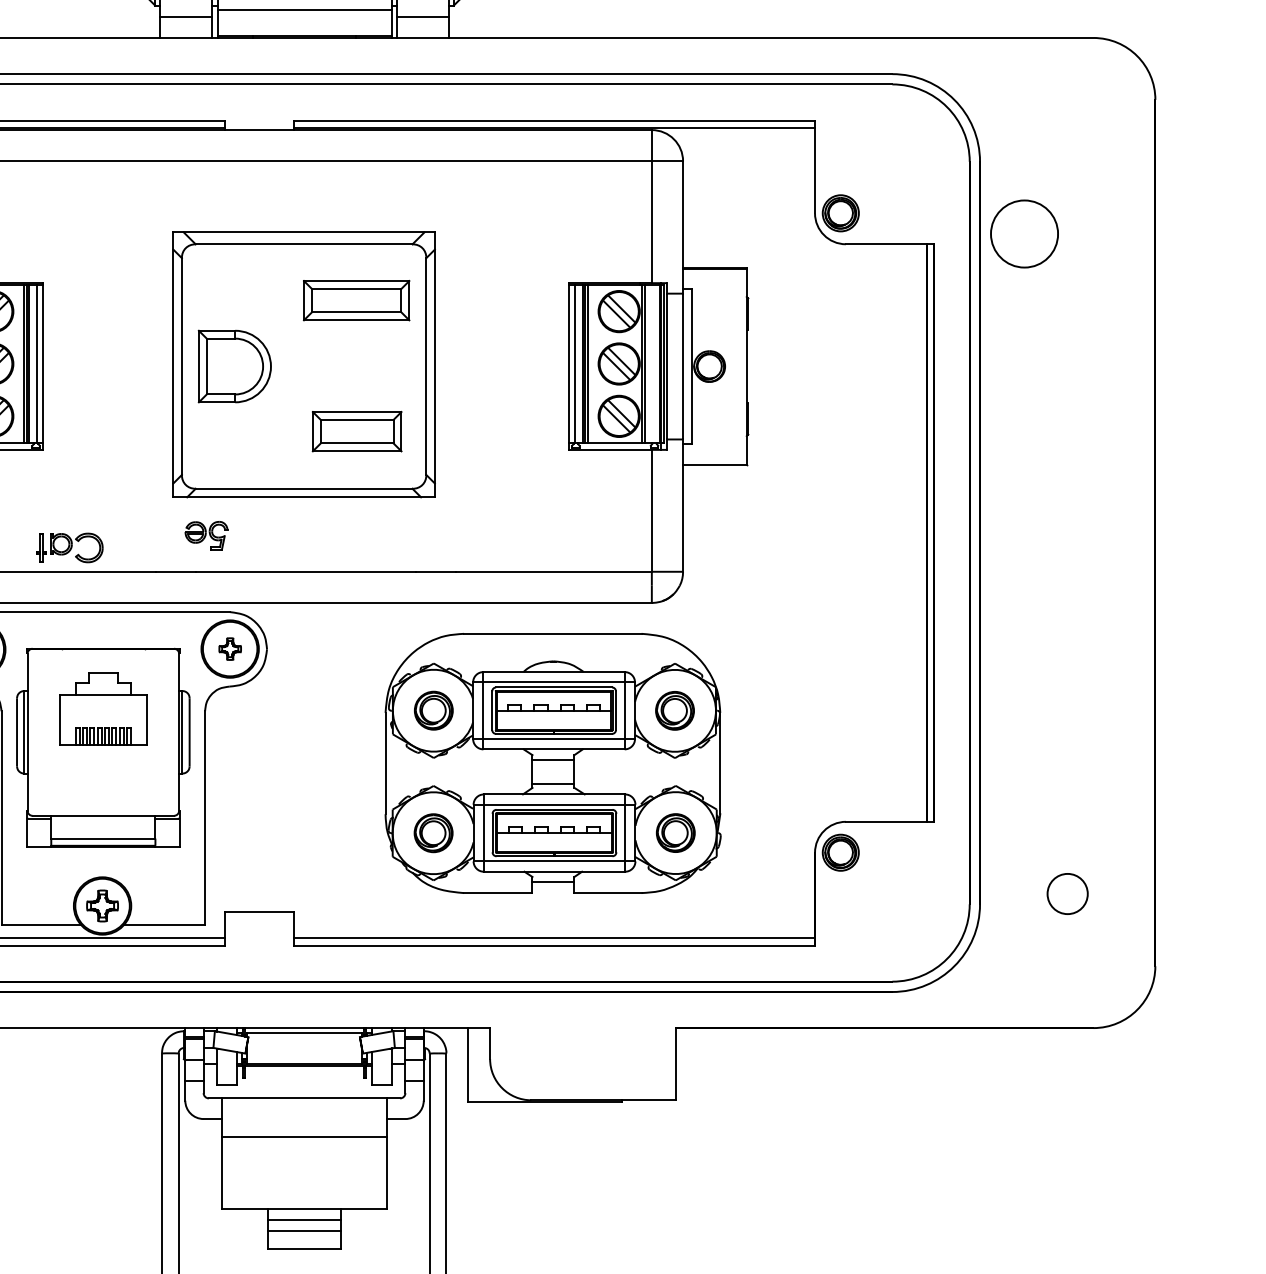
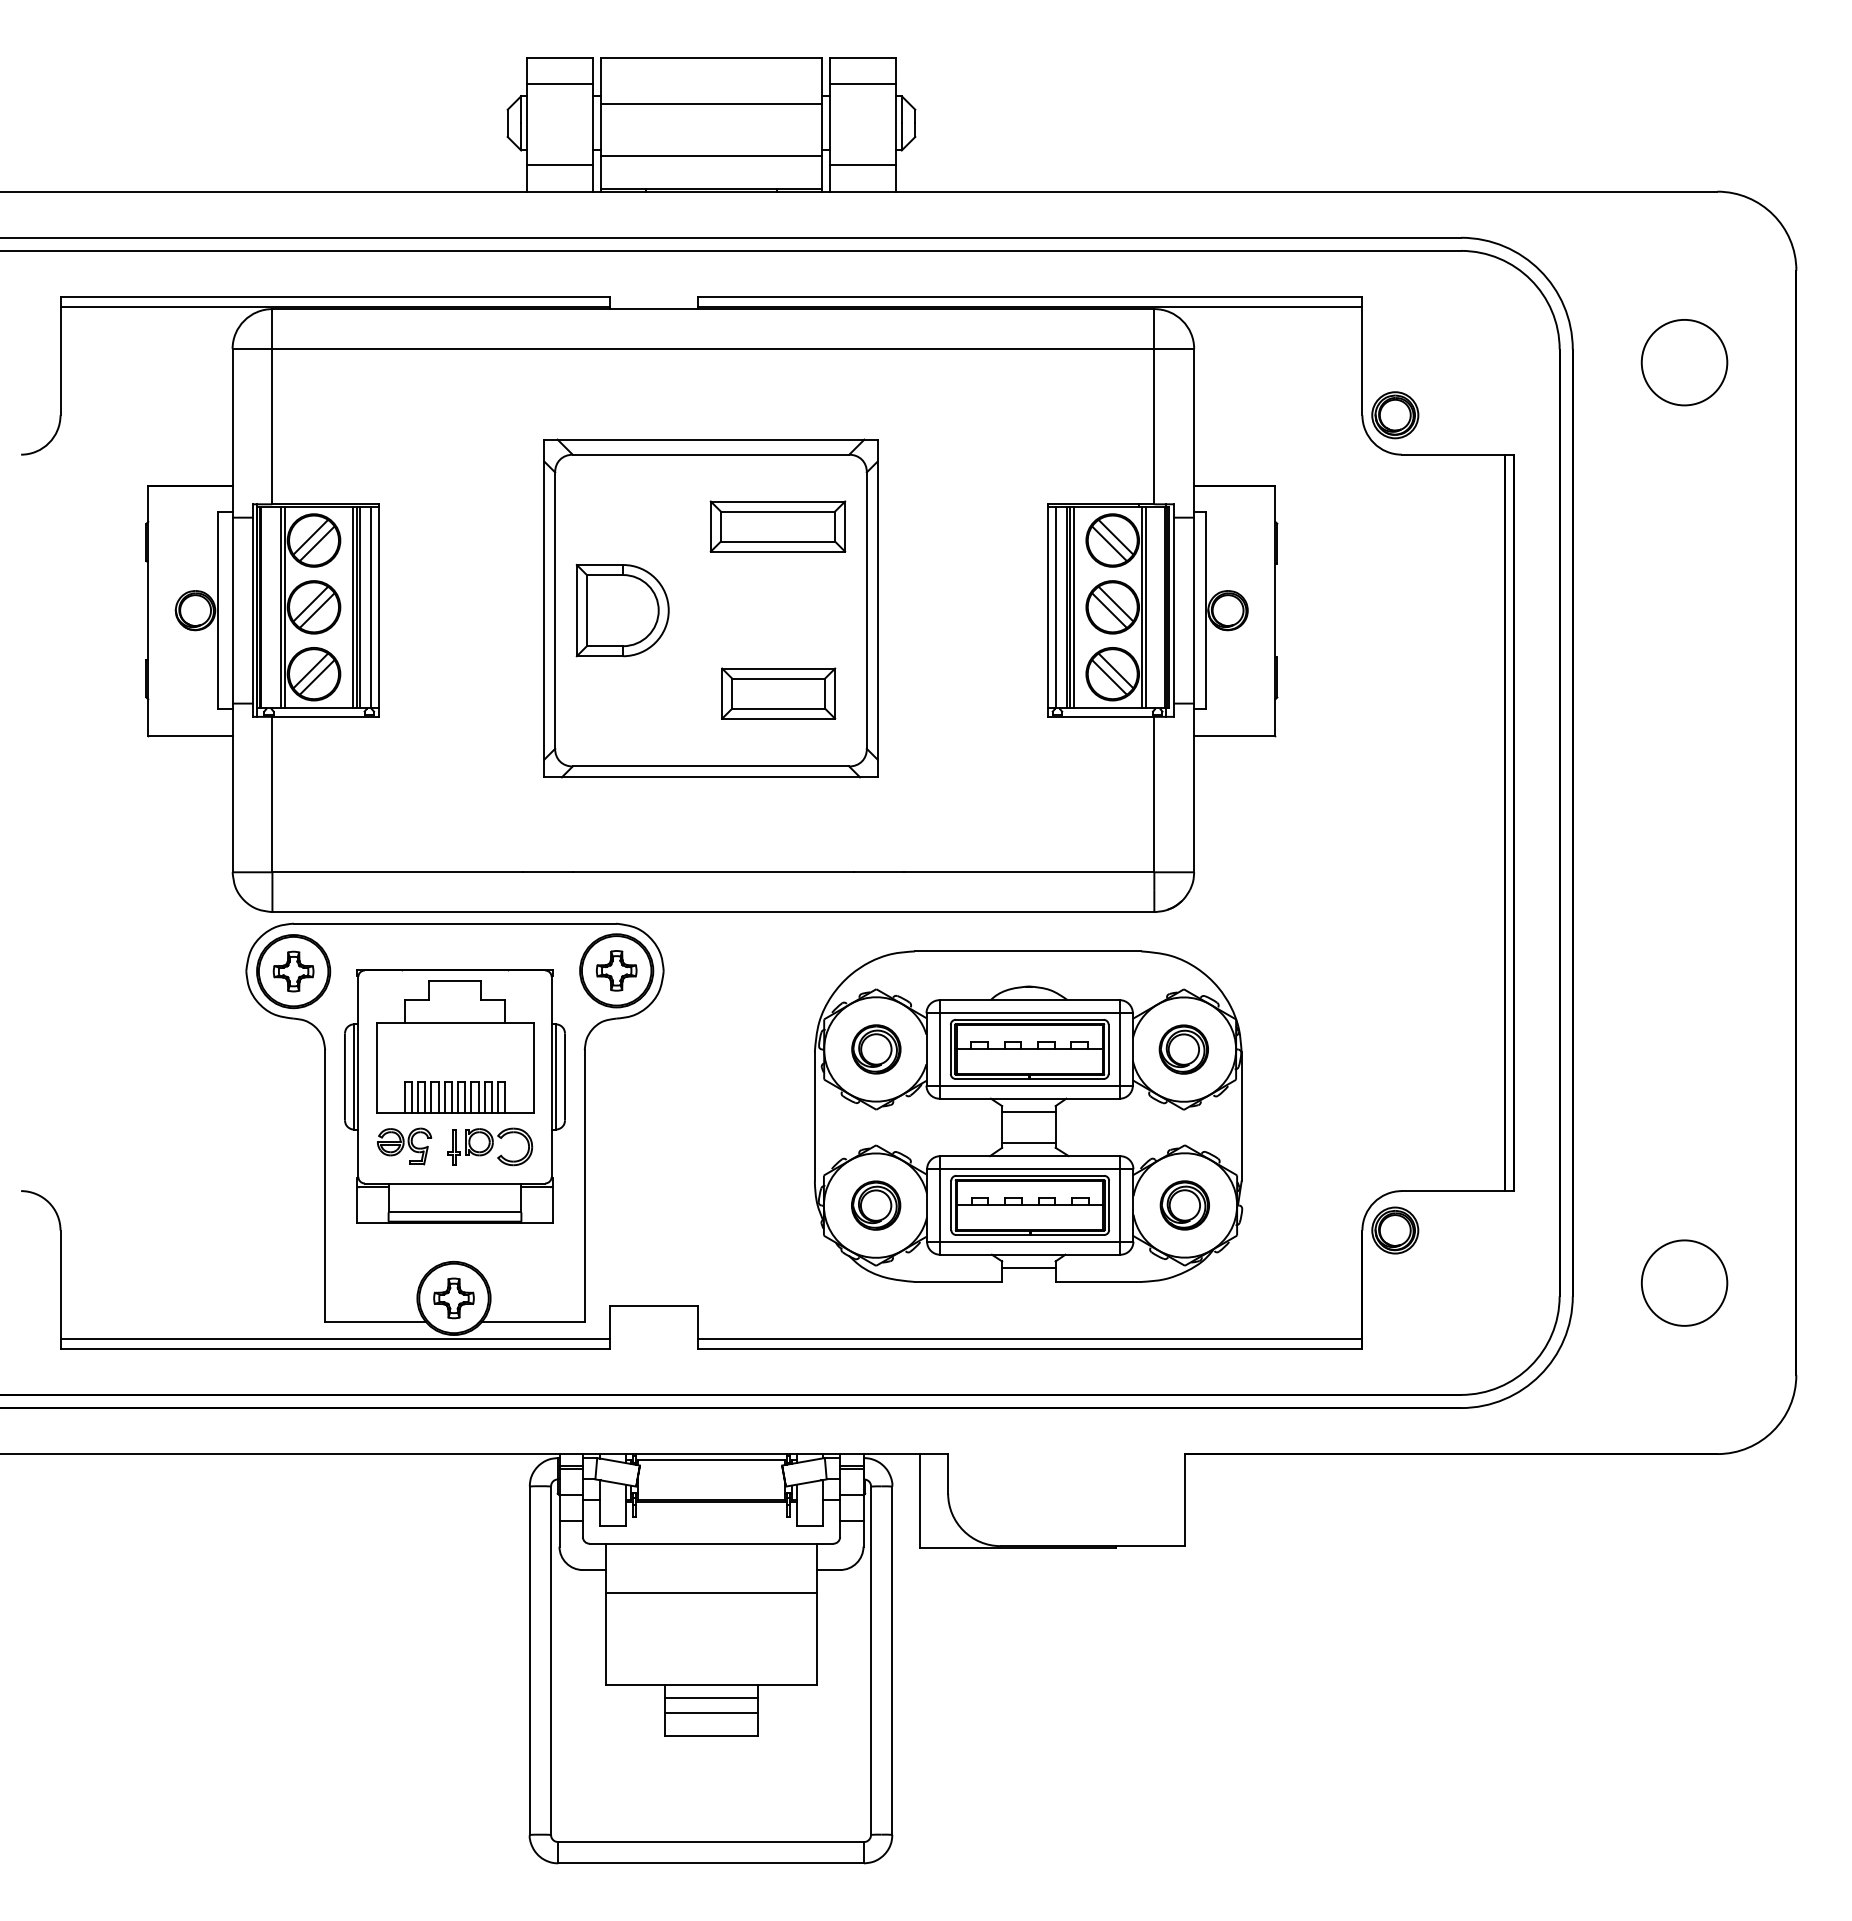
circle: (1024, 233) -> (1684, 362), moved
part: (206, 535) -> (404, 1146), moved
part: (70, 547) -> (490, 1146), moved
part: (230, 648) -> (616, 970), size x1.43
part: (103, 708) -> (455, 1046), size x1.43
circle: (1067, 893) -> (1684, 1282), size x1.67

